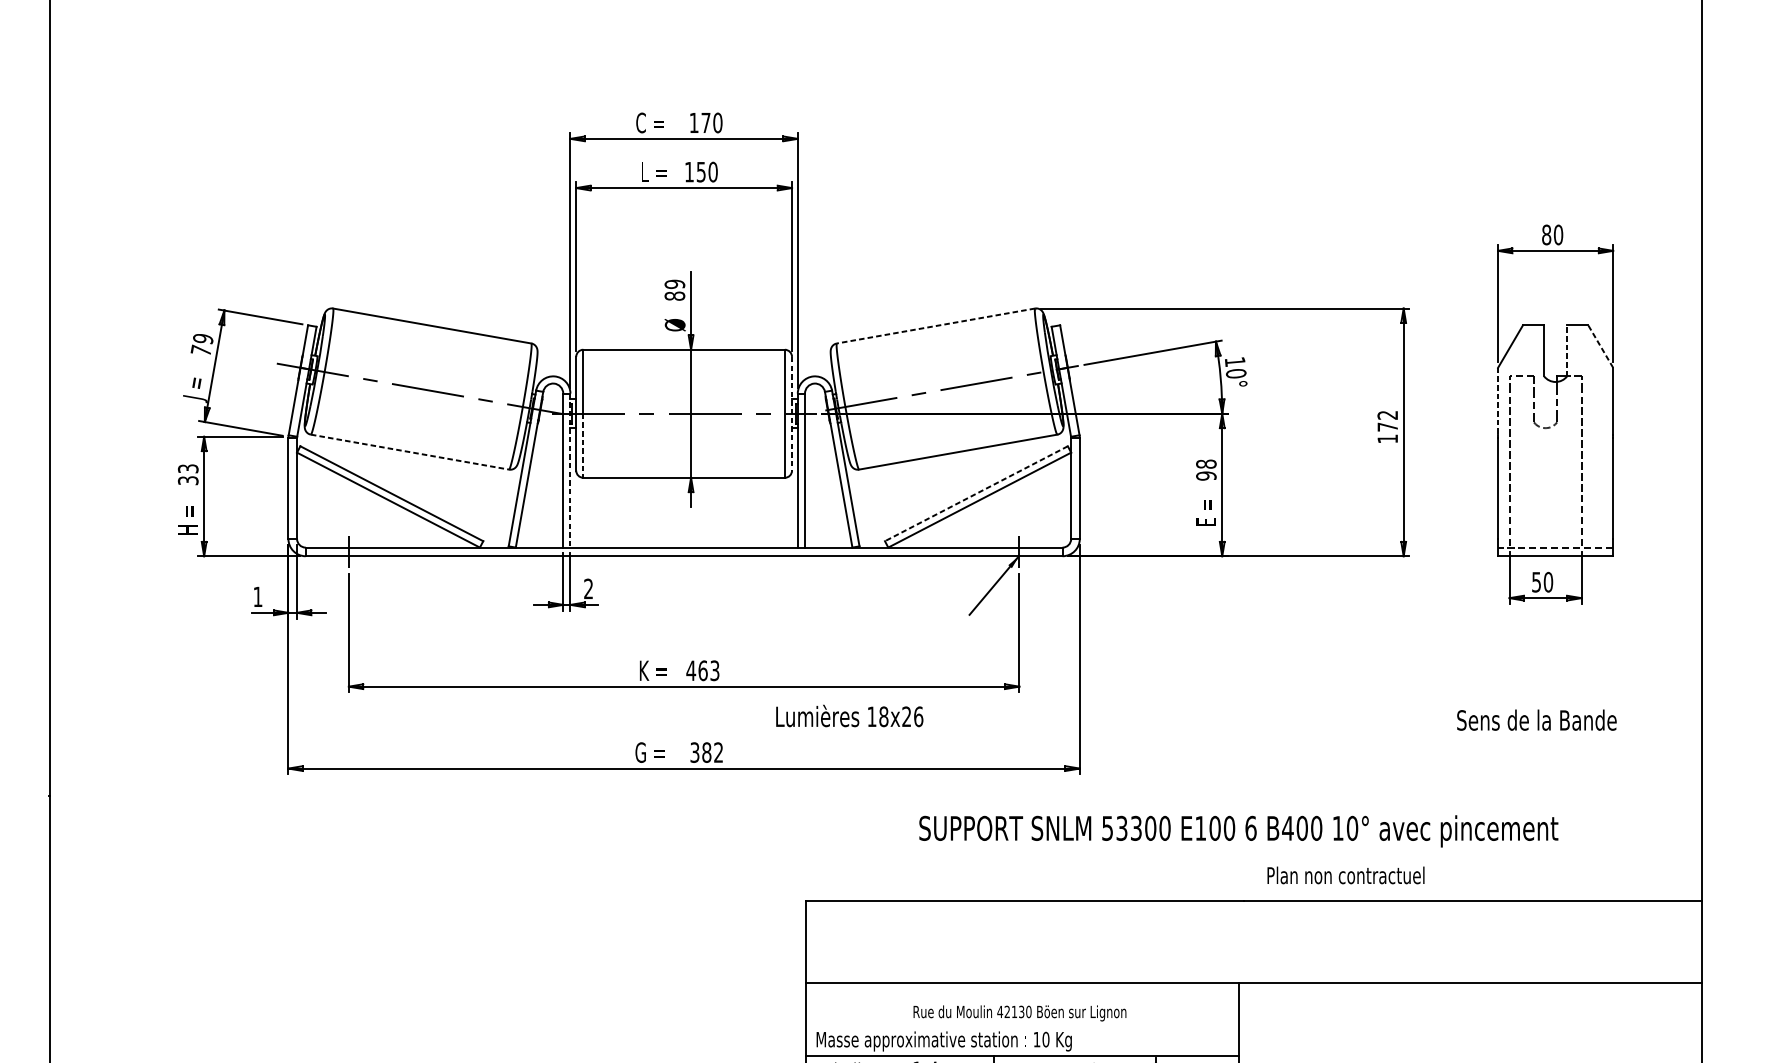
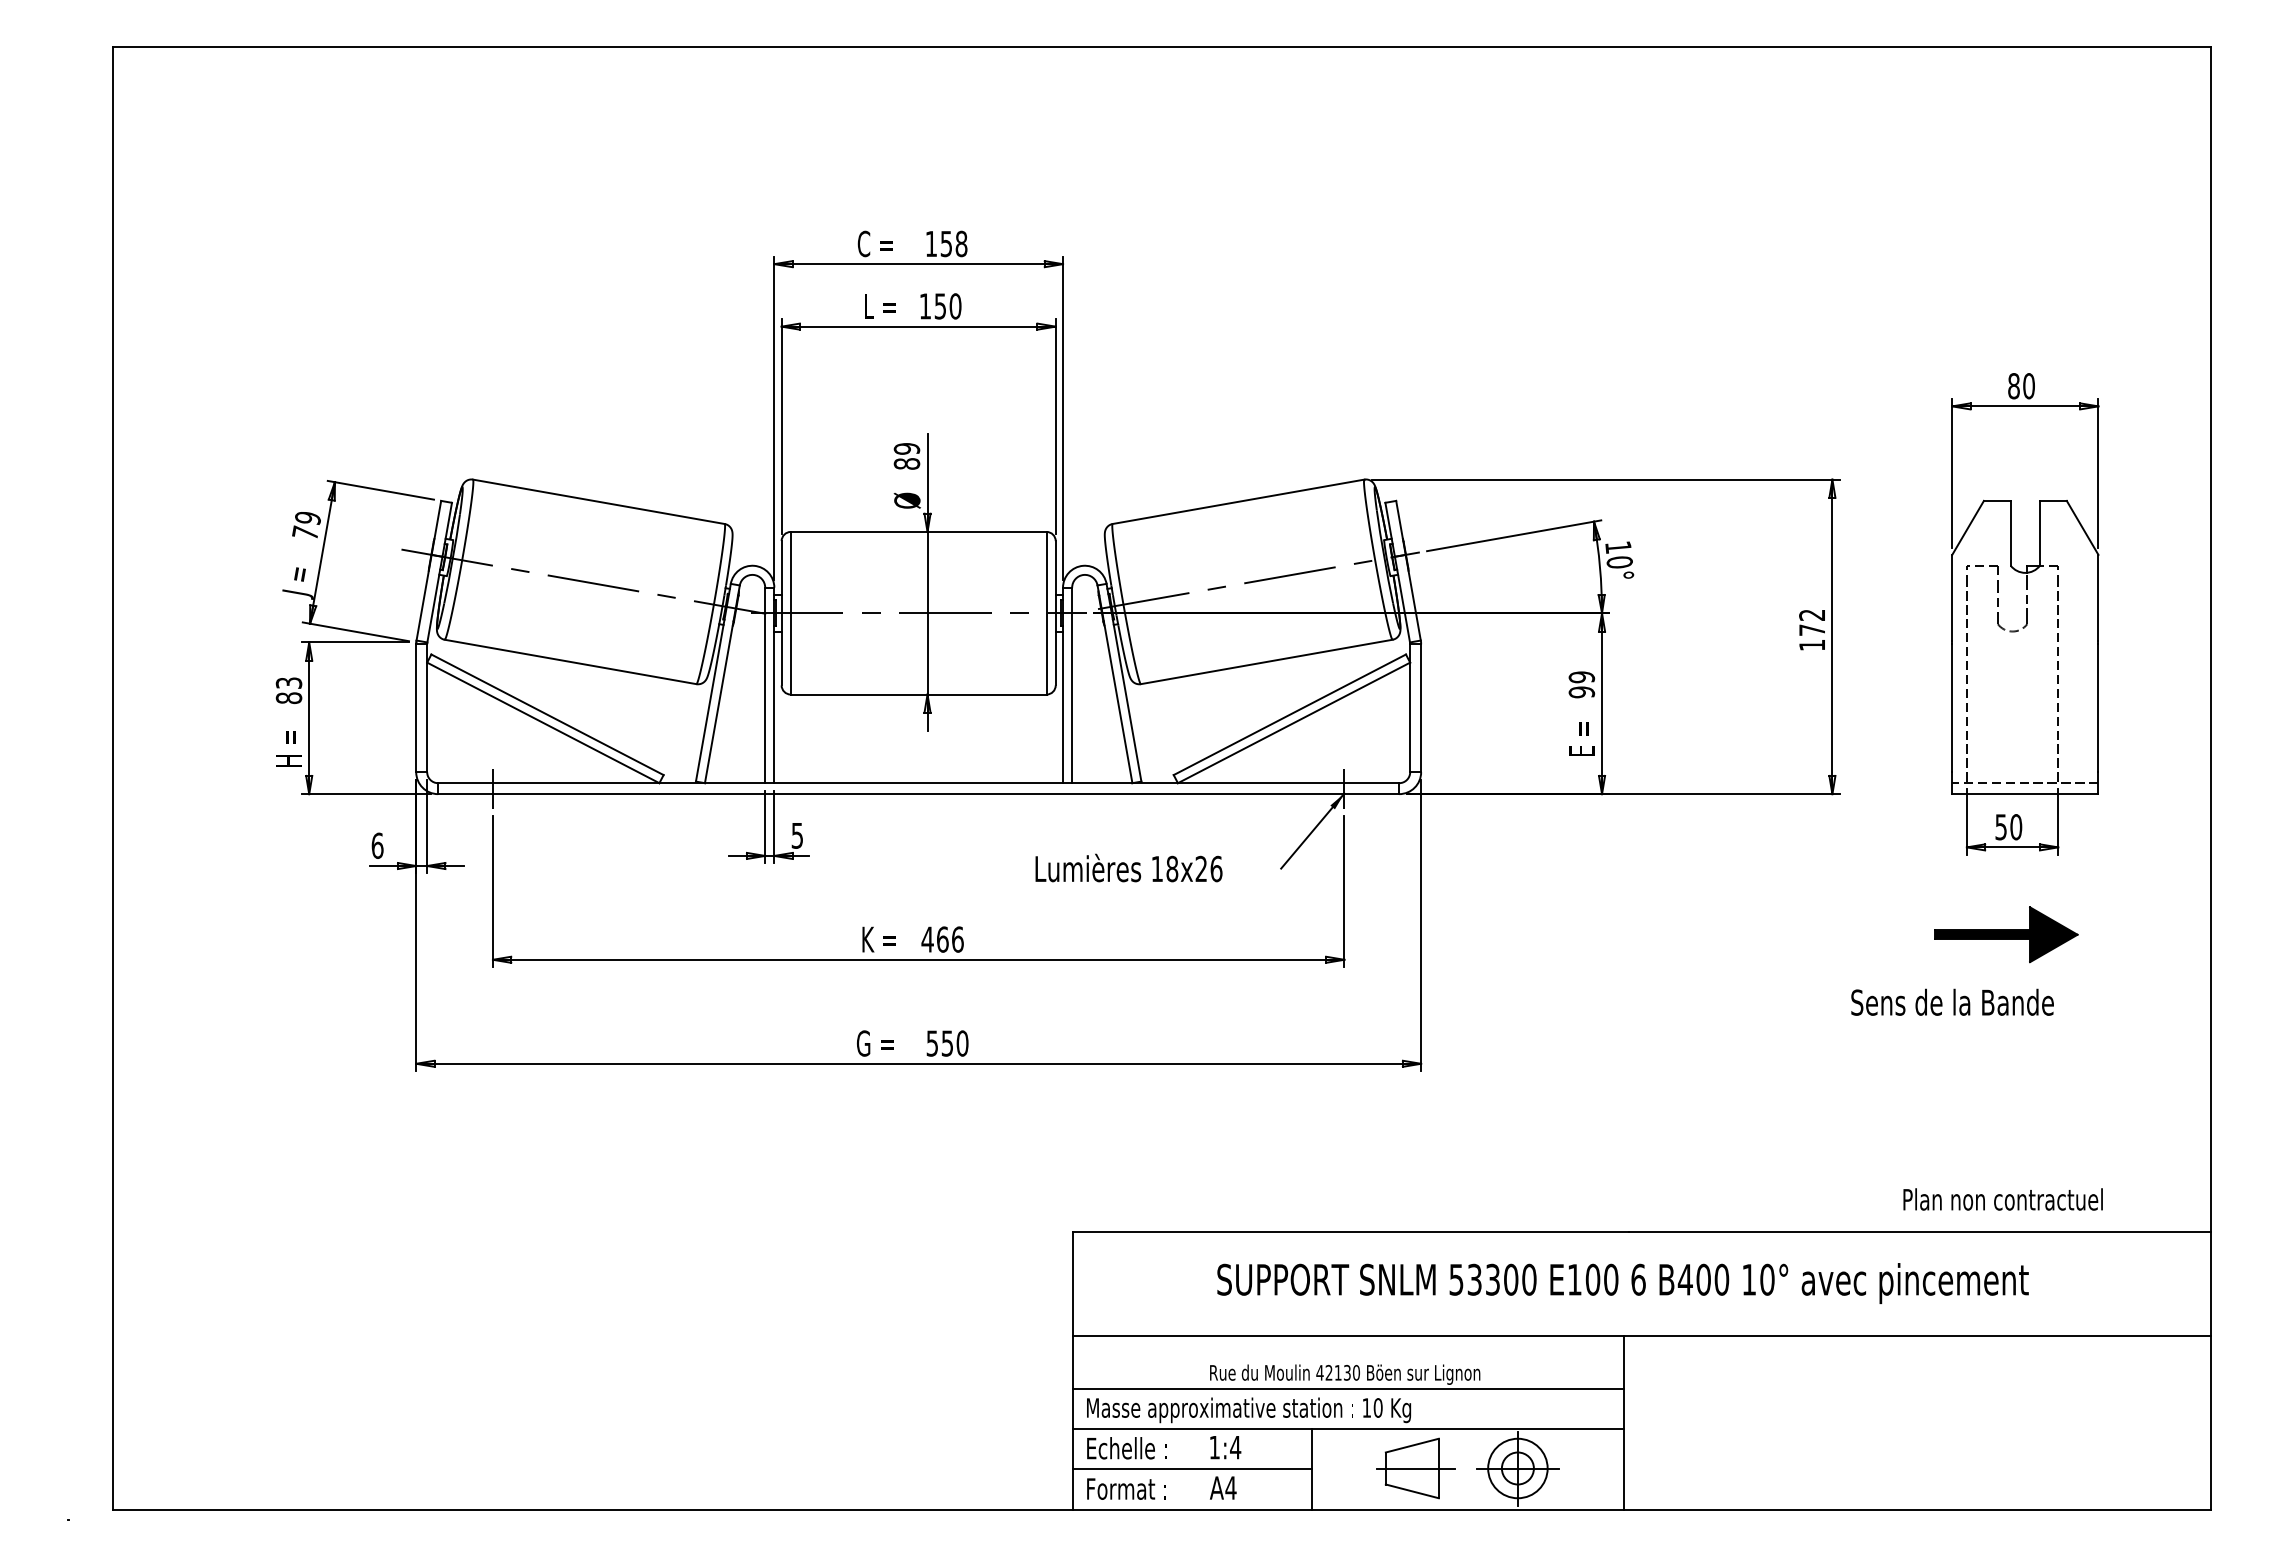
text: (711, 123) -> (953, 244), 170 -> 158
line: (935, 325) -> (1238, 501), dashed -> solid
line: (1600, 346) -> (2082, 527), dashed -> solid
line: (1566, 350) -> (2039, 532), dashed -> solid
line: (1498, 401) -> (1952, 597), dashed -> solid
line: (791, 413) -> (1055, 613), dashed -> solid
line: (583, 445) -> (790, 653), dashed -> solid
line: (409, 451) -> (570, 661), dashed -> solid
text: (1206, 464) -> (1581, 677), 98 -> 99
line: (570, 470) -> (774, 685), dashed -> solid
text: (188, 480) -> (289, 698), 33 -> 83
line: (976, 493) -> (1289, 714), dashed -> solid
text: (587, 588) -> (796, 835), 2 -> 5
text: (257, 596) -> (377, 845), 1 -> 6
part: (1540, 666) -> (2006, 934), added
text: (714, 670) -> (957, 939), 463 -> 466
text: (849, 715) -> (1128, 867), moved
text: (1536, 719) -> (1952, 1001), moved
text: (706, 752) -> (947, 1043), 382 -> 550
text: (1238, 831) -> (1622, 1283), moved
text: (1345, 875) -> (2002, 1199), moved
line: (1022, 1024) -> (1348, 1388), added

